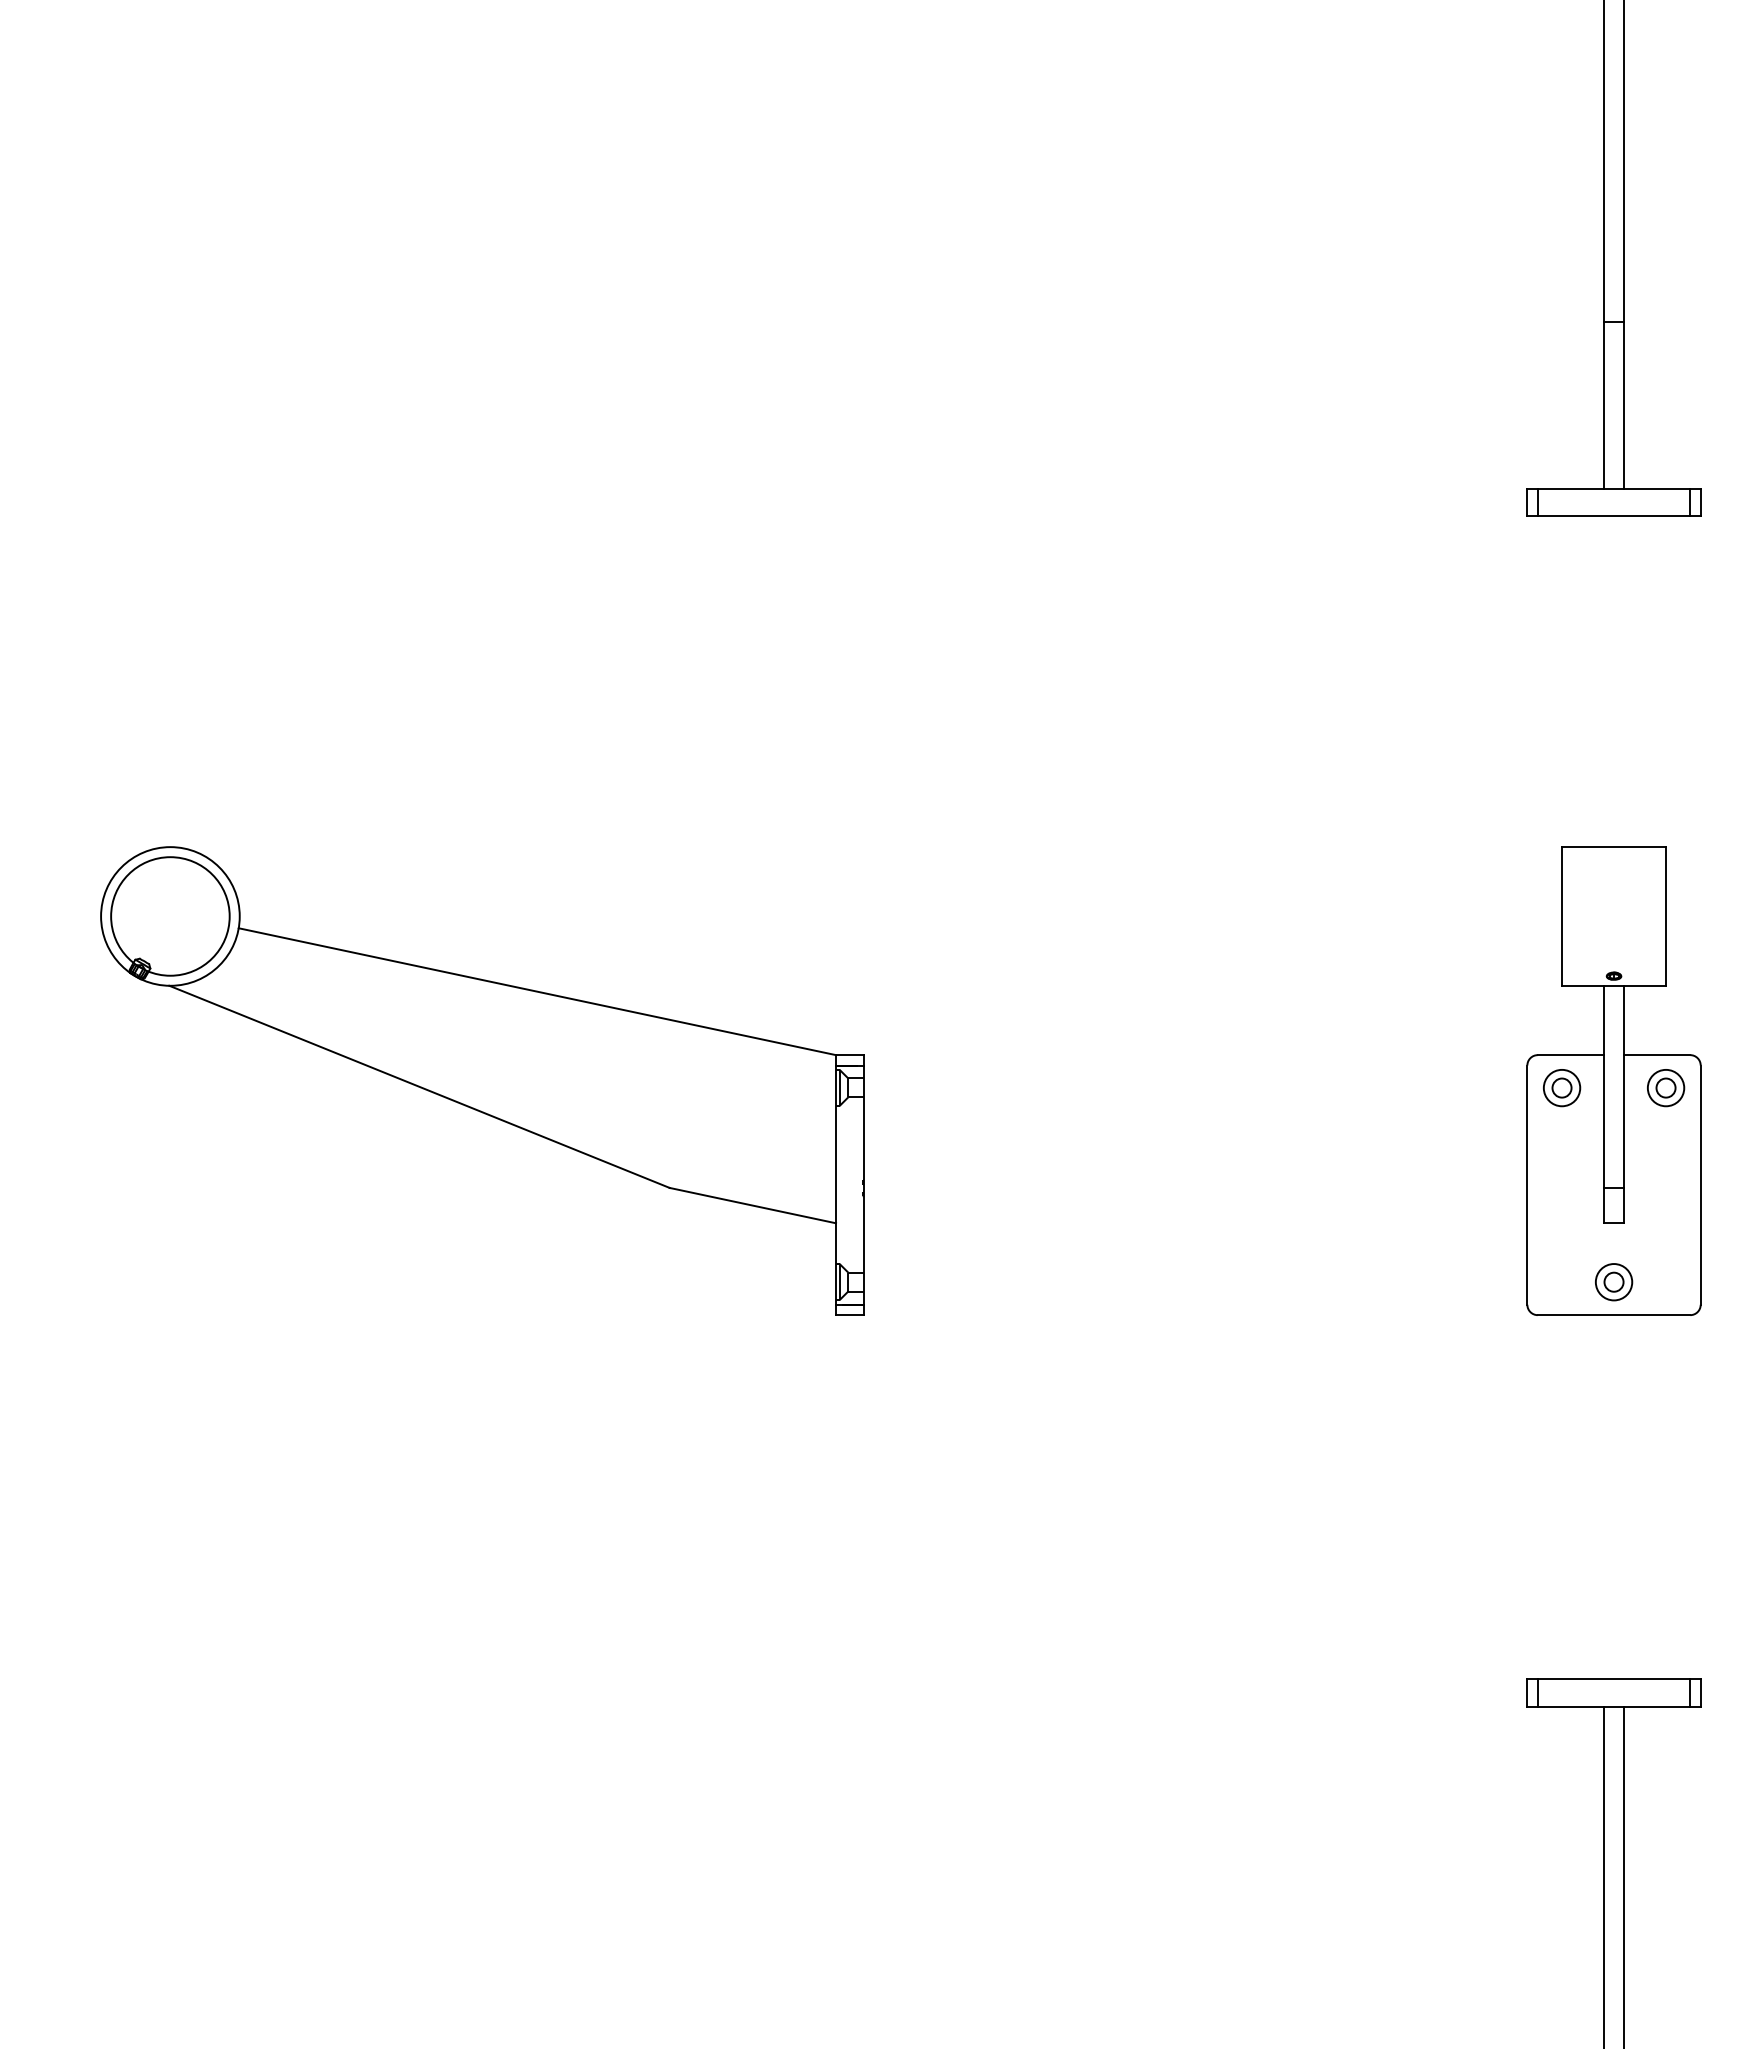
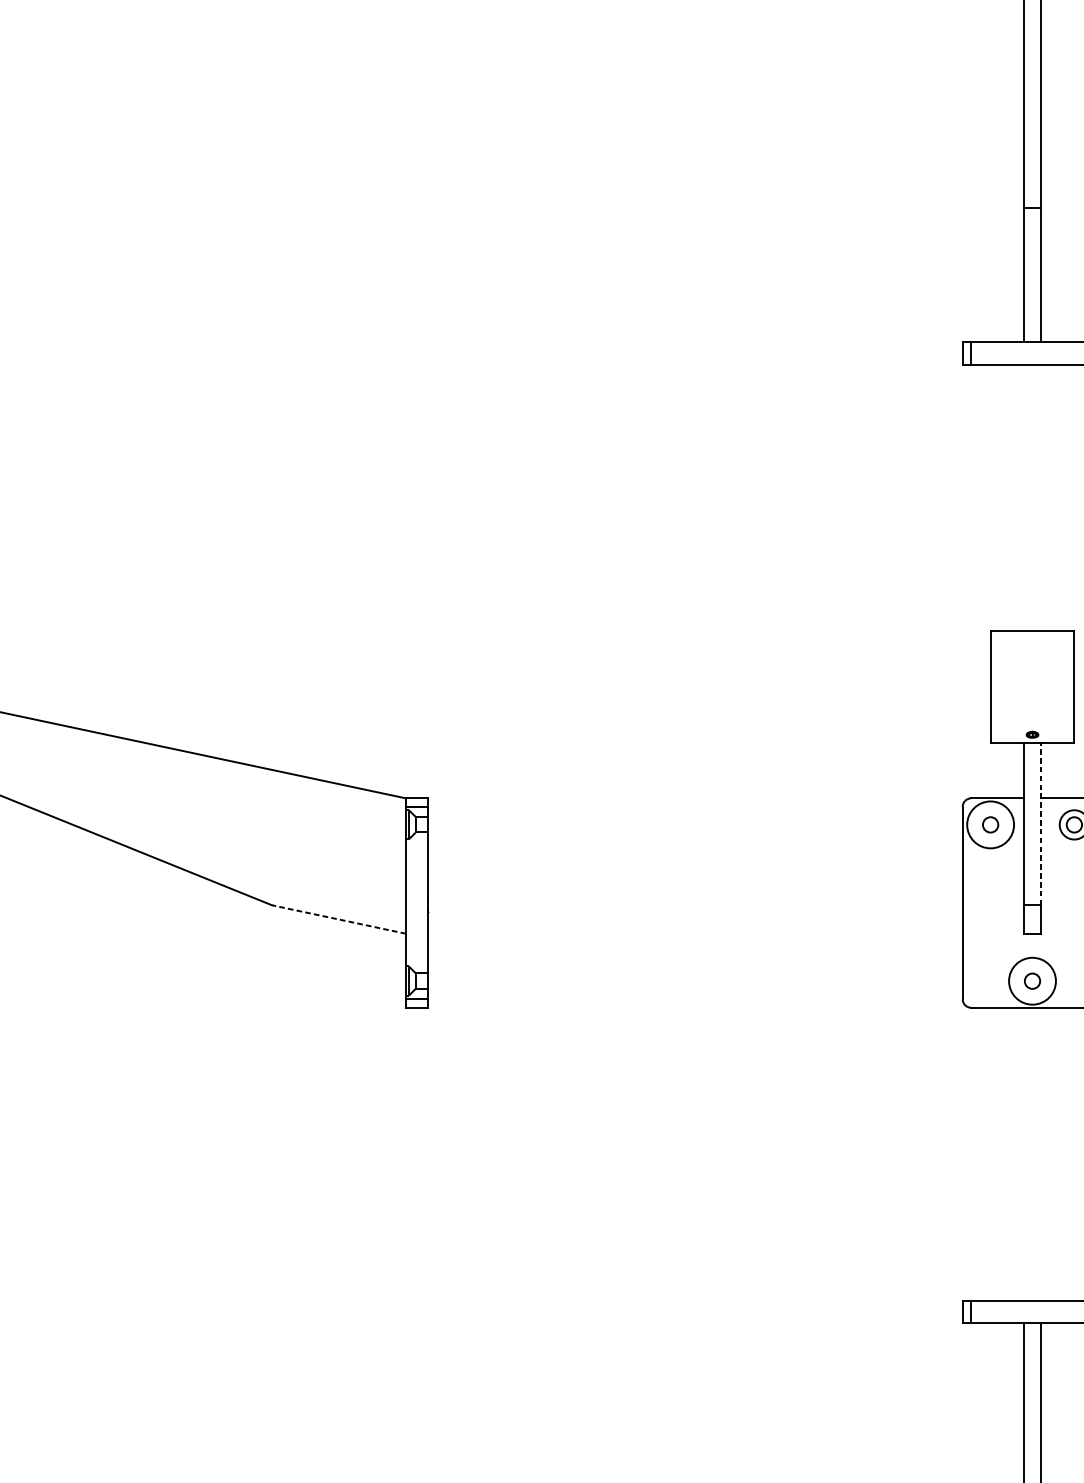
line: (1624, 1086) -> (1040, 823), solid -> dashed
circle: (1561, 1087) -> (990, 824), size x1.6
line: (752, 1205) -> (338, 919), solid -> dashed
circle: (1613, 1282) -> (1032, 981), size x1.6

